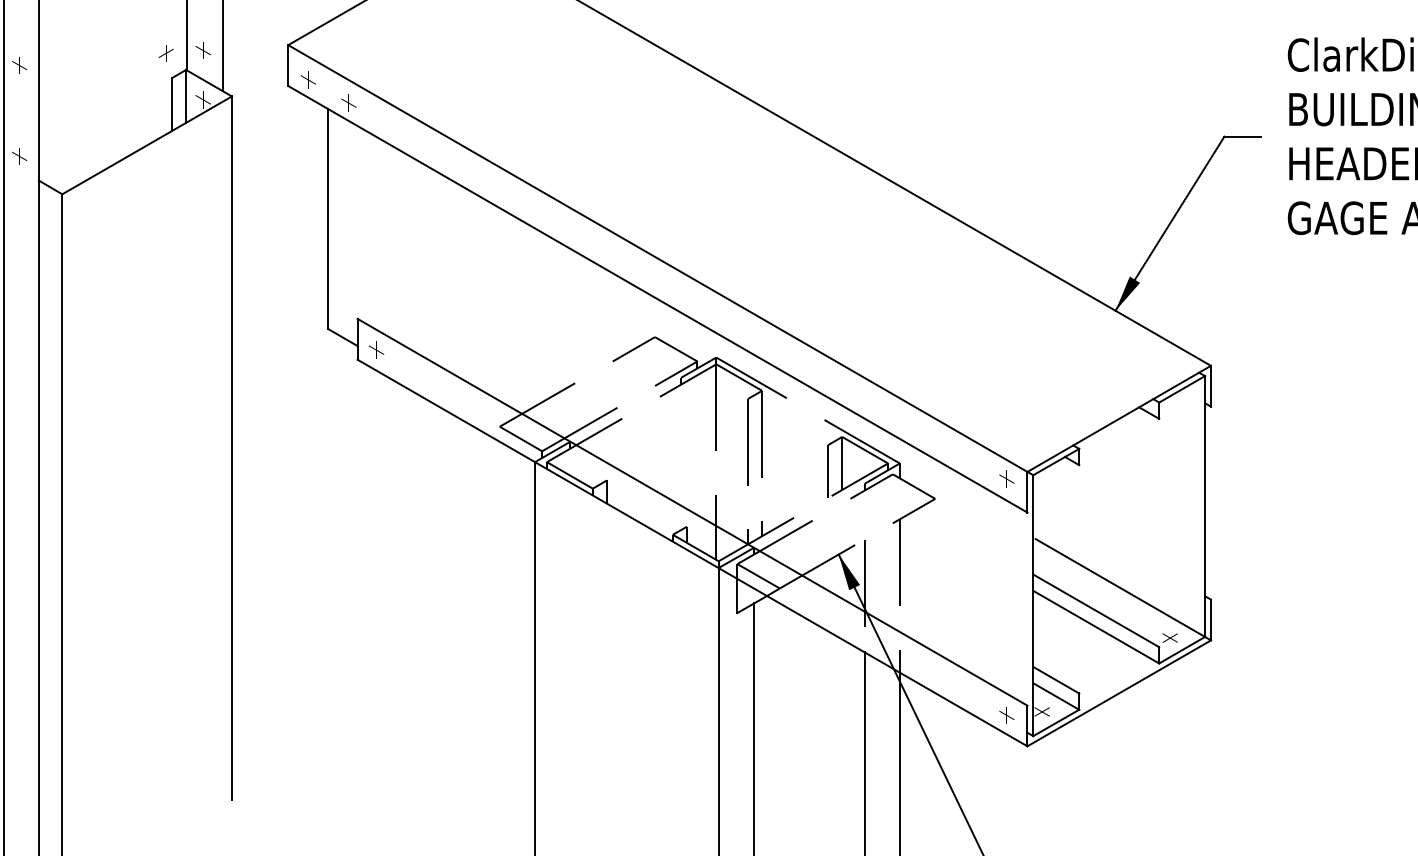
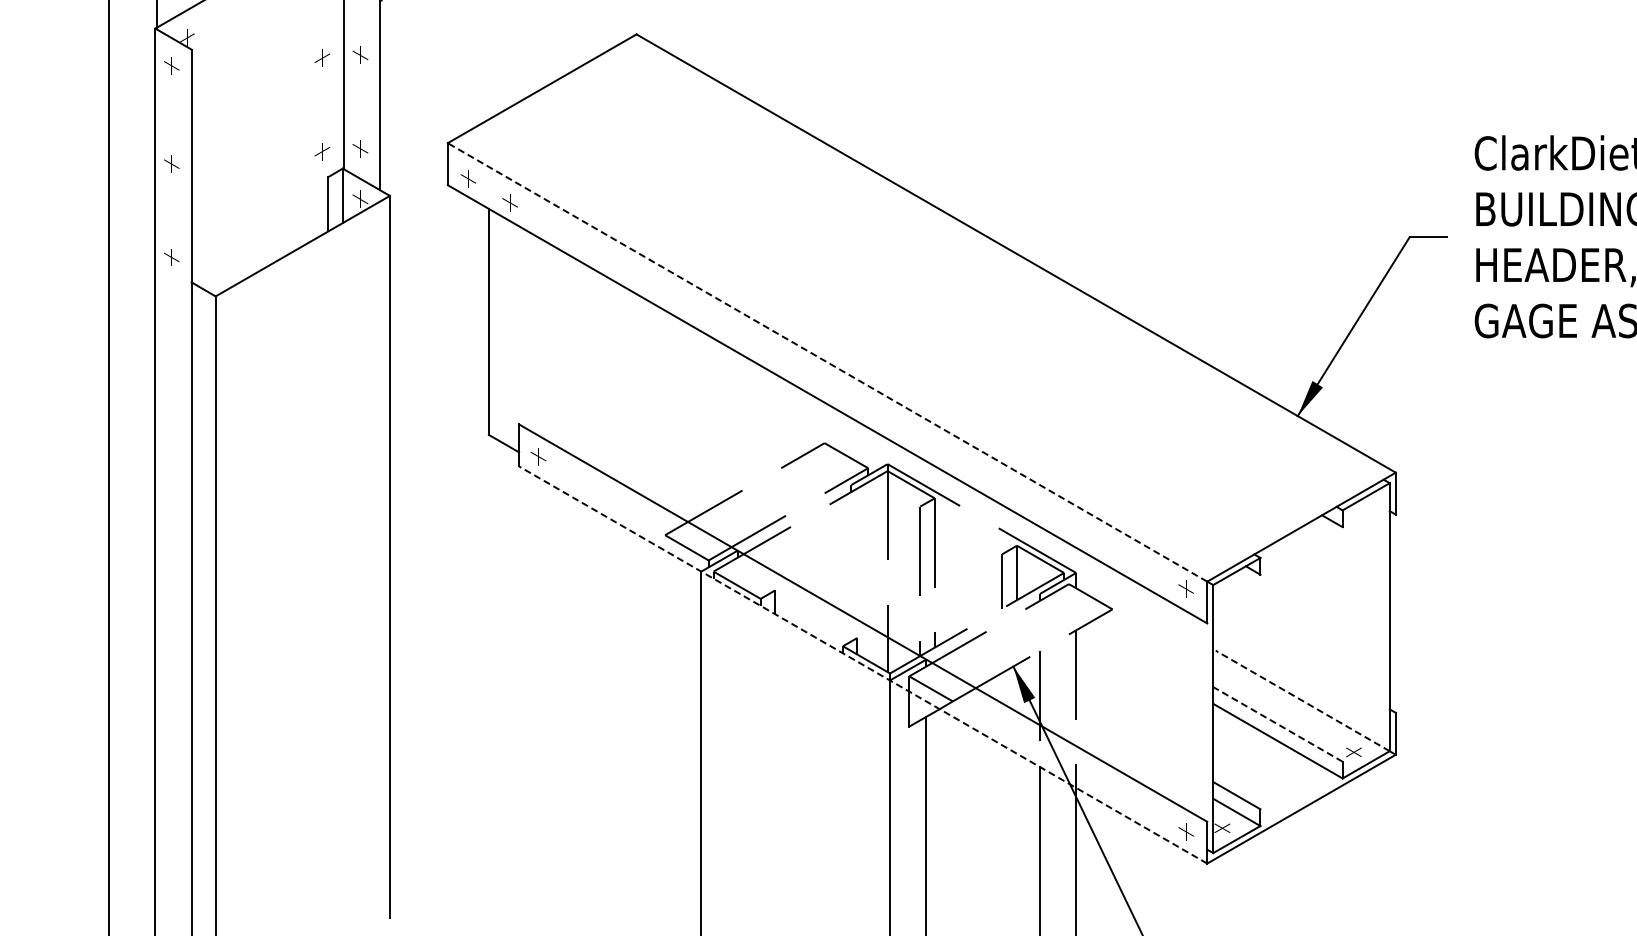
line: (657, 258) -> (827, 362), solid -> dashed
line: (691, 552) -> (862, 664), solid -> dashed
line: (1120, 587) -> (1302, 700), solid -> dashed
line: (1095, 610) -> (1277, 724), solid -> dashed

